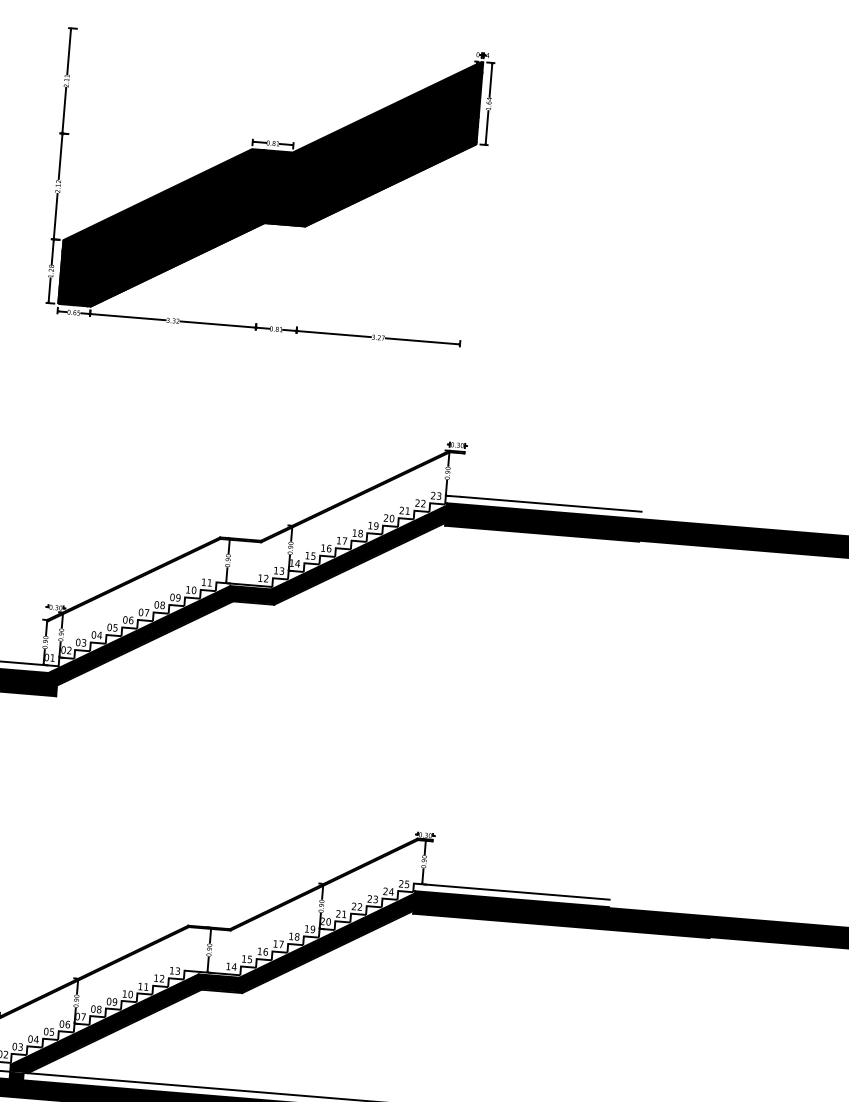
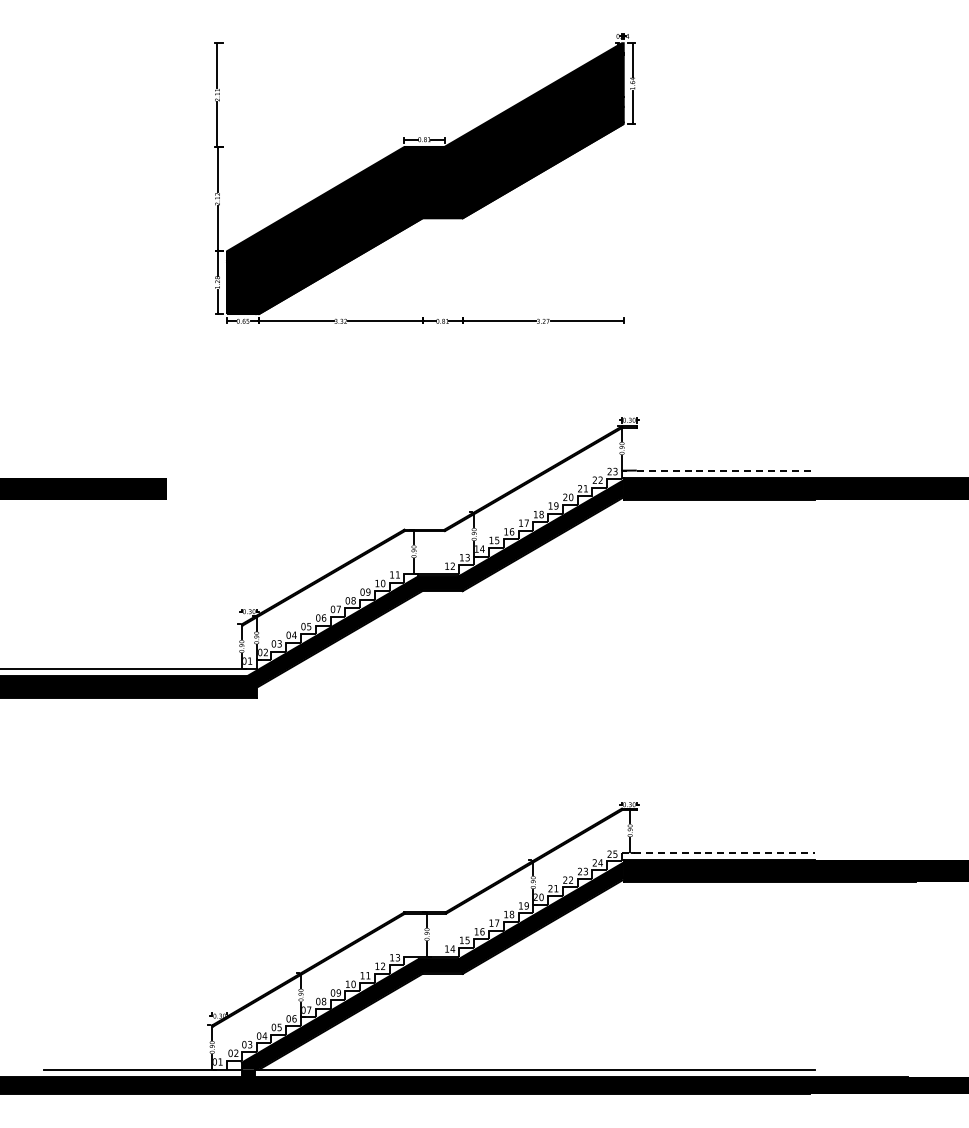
line: (551, 504) -> (726, 470), solid -> dashed
line: (511, 891) -> (718, 852), solid -> dashed

